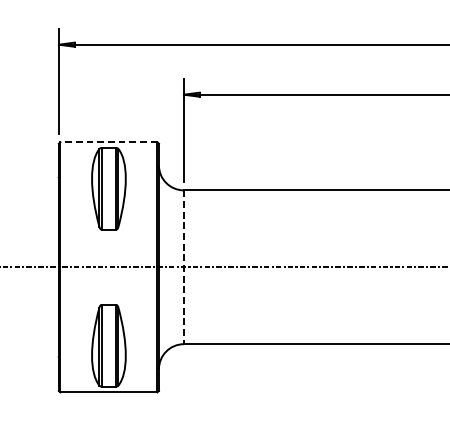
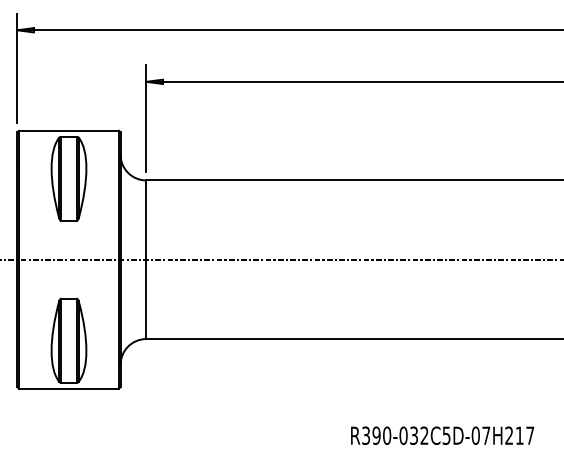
line: (108, 141) -> (68, 130), dashed -> solid
line: (184, 268) -> (146, 260), dashed -> solid

